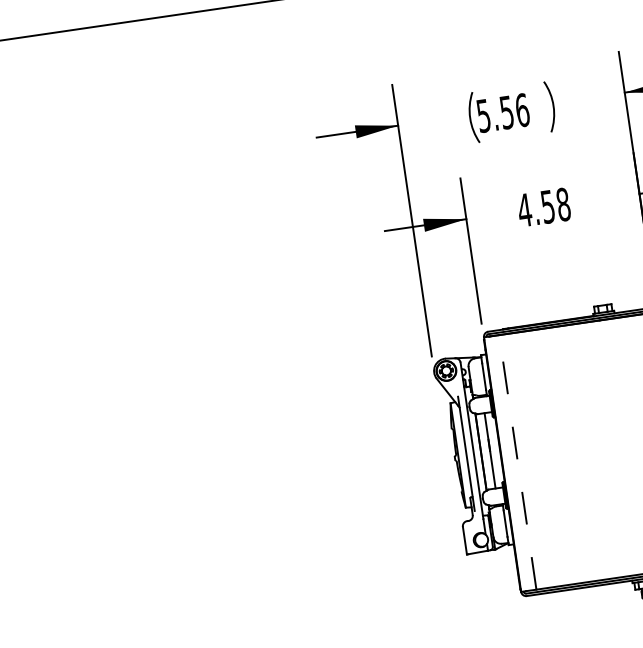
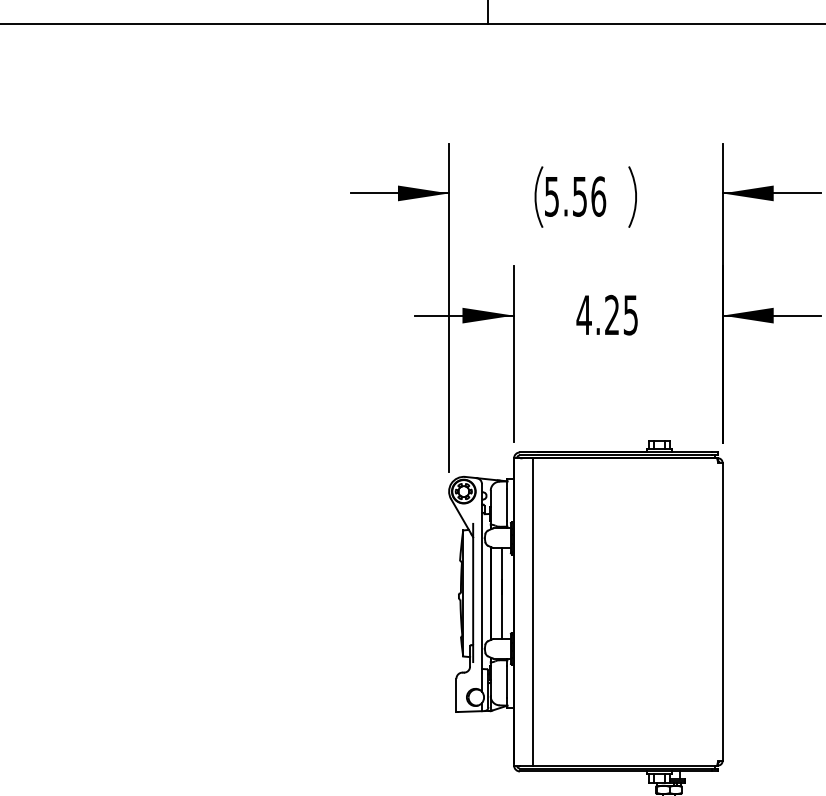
text: (555, 205) -> (621, 314), 4.58 -> 4.25
line: (517, 462) -> (532, 611), dashed -> solid

